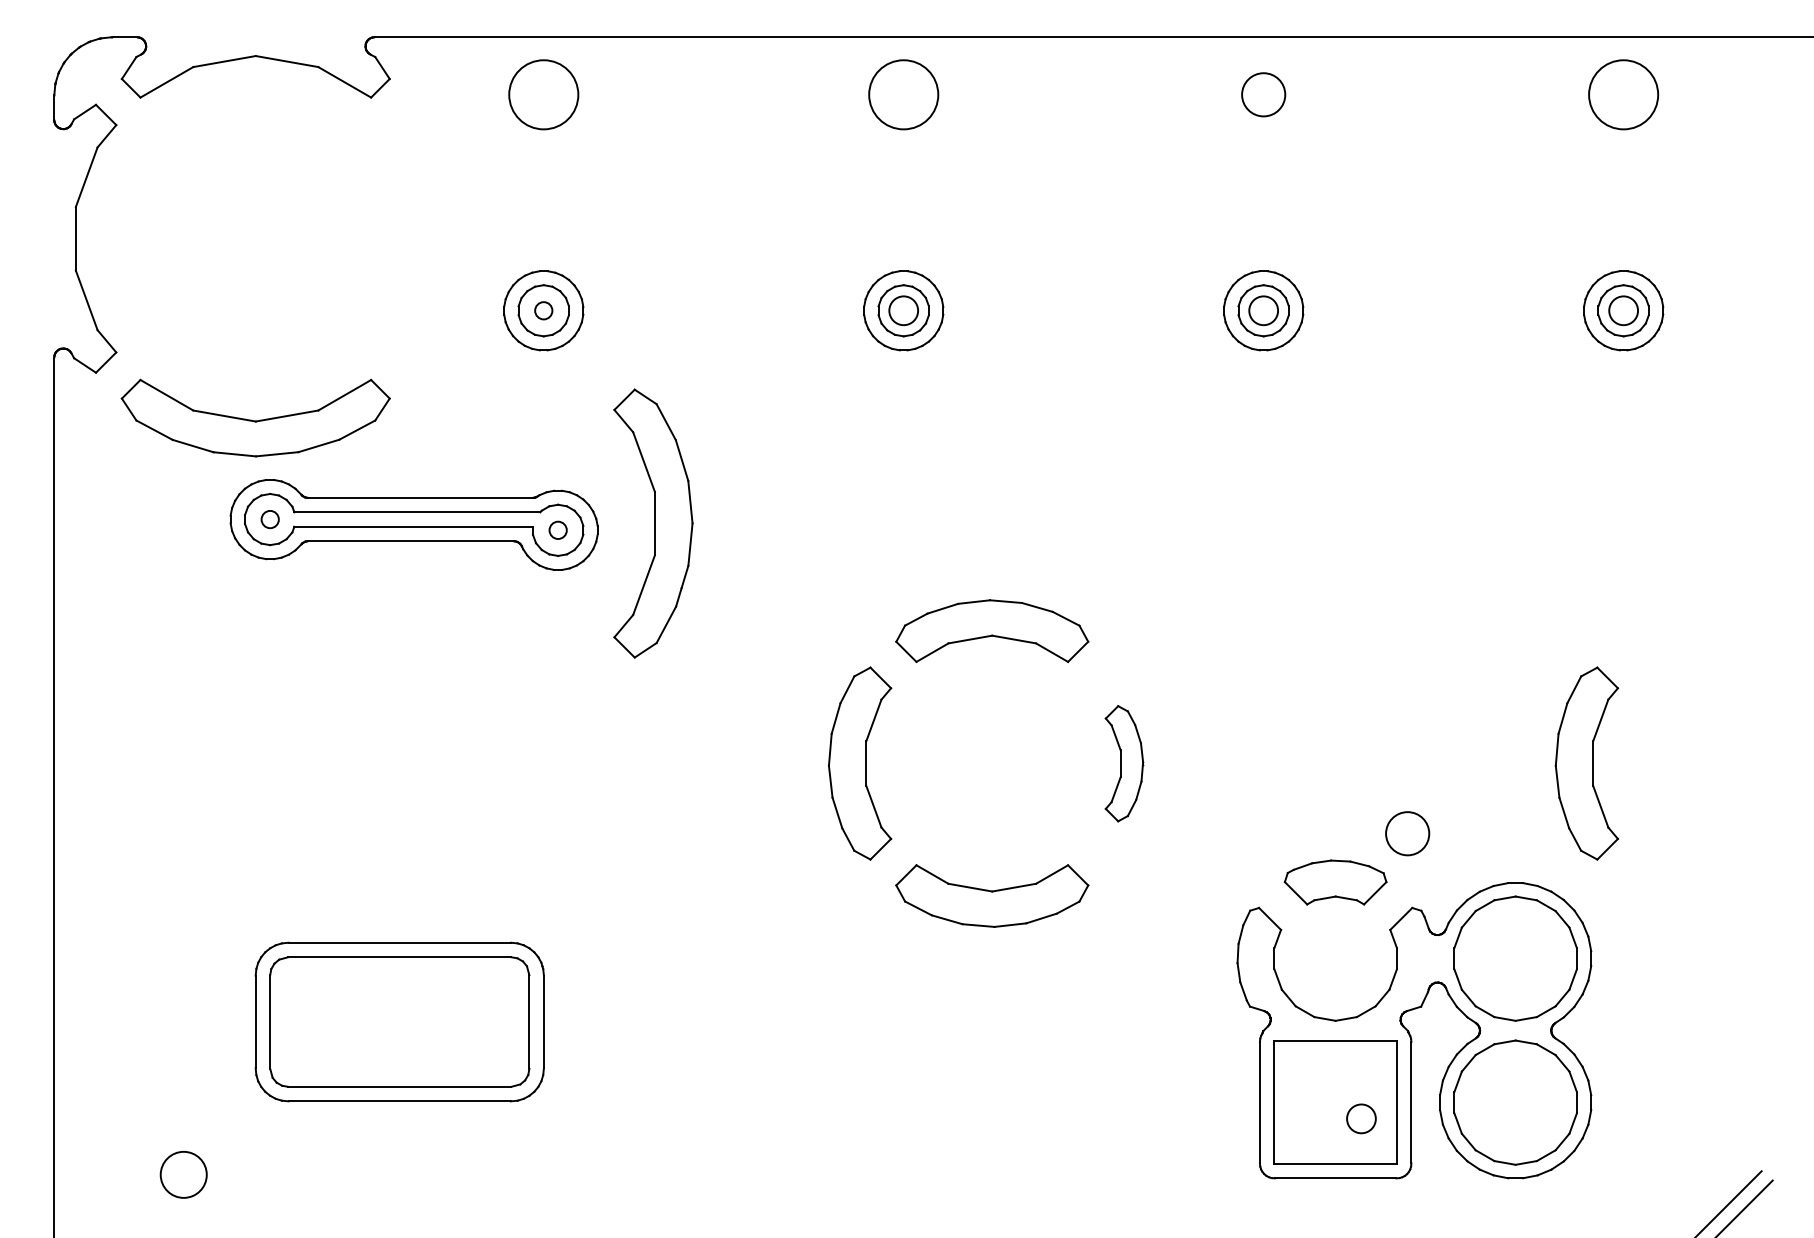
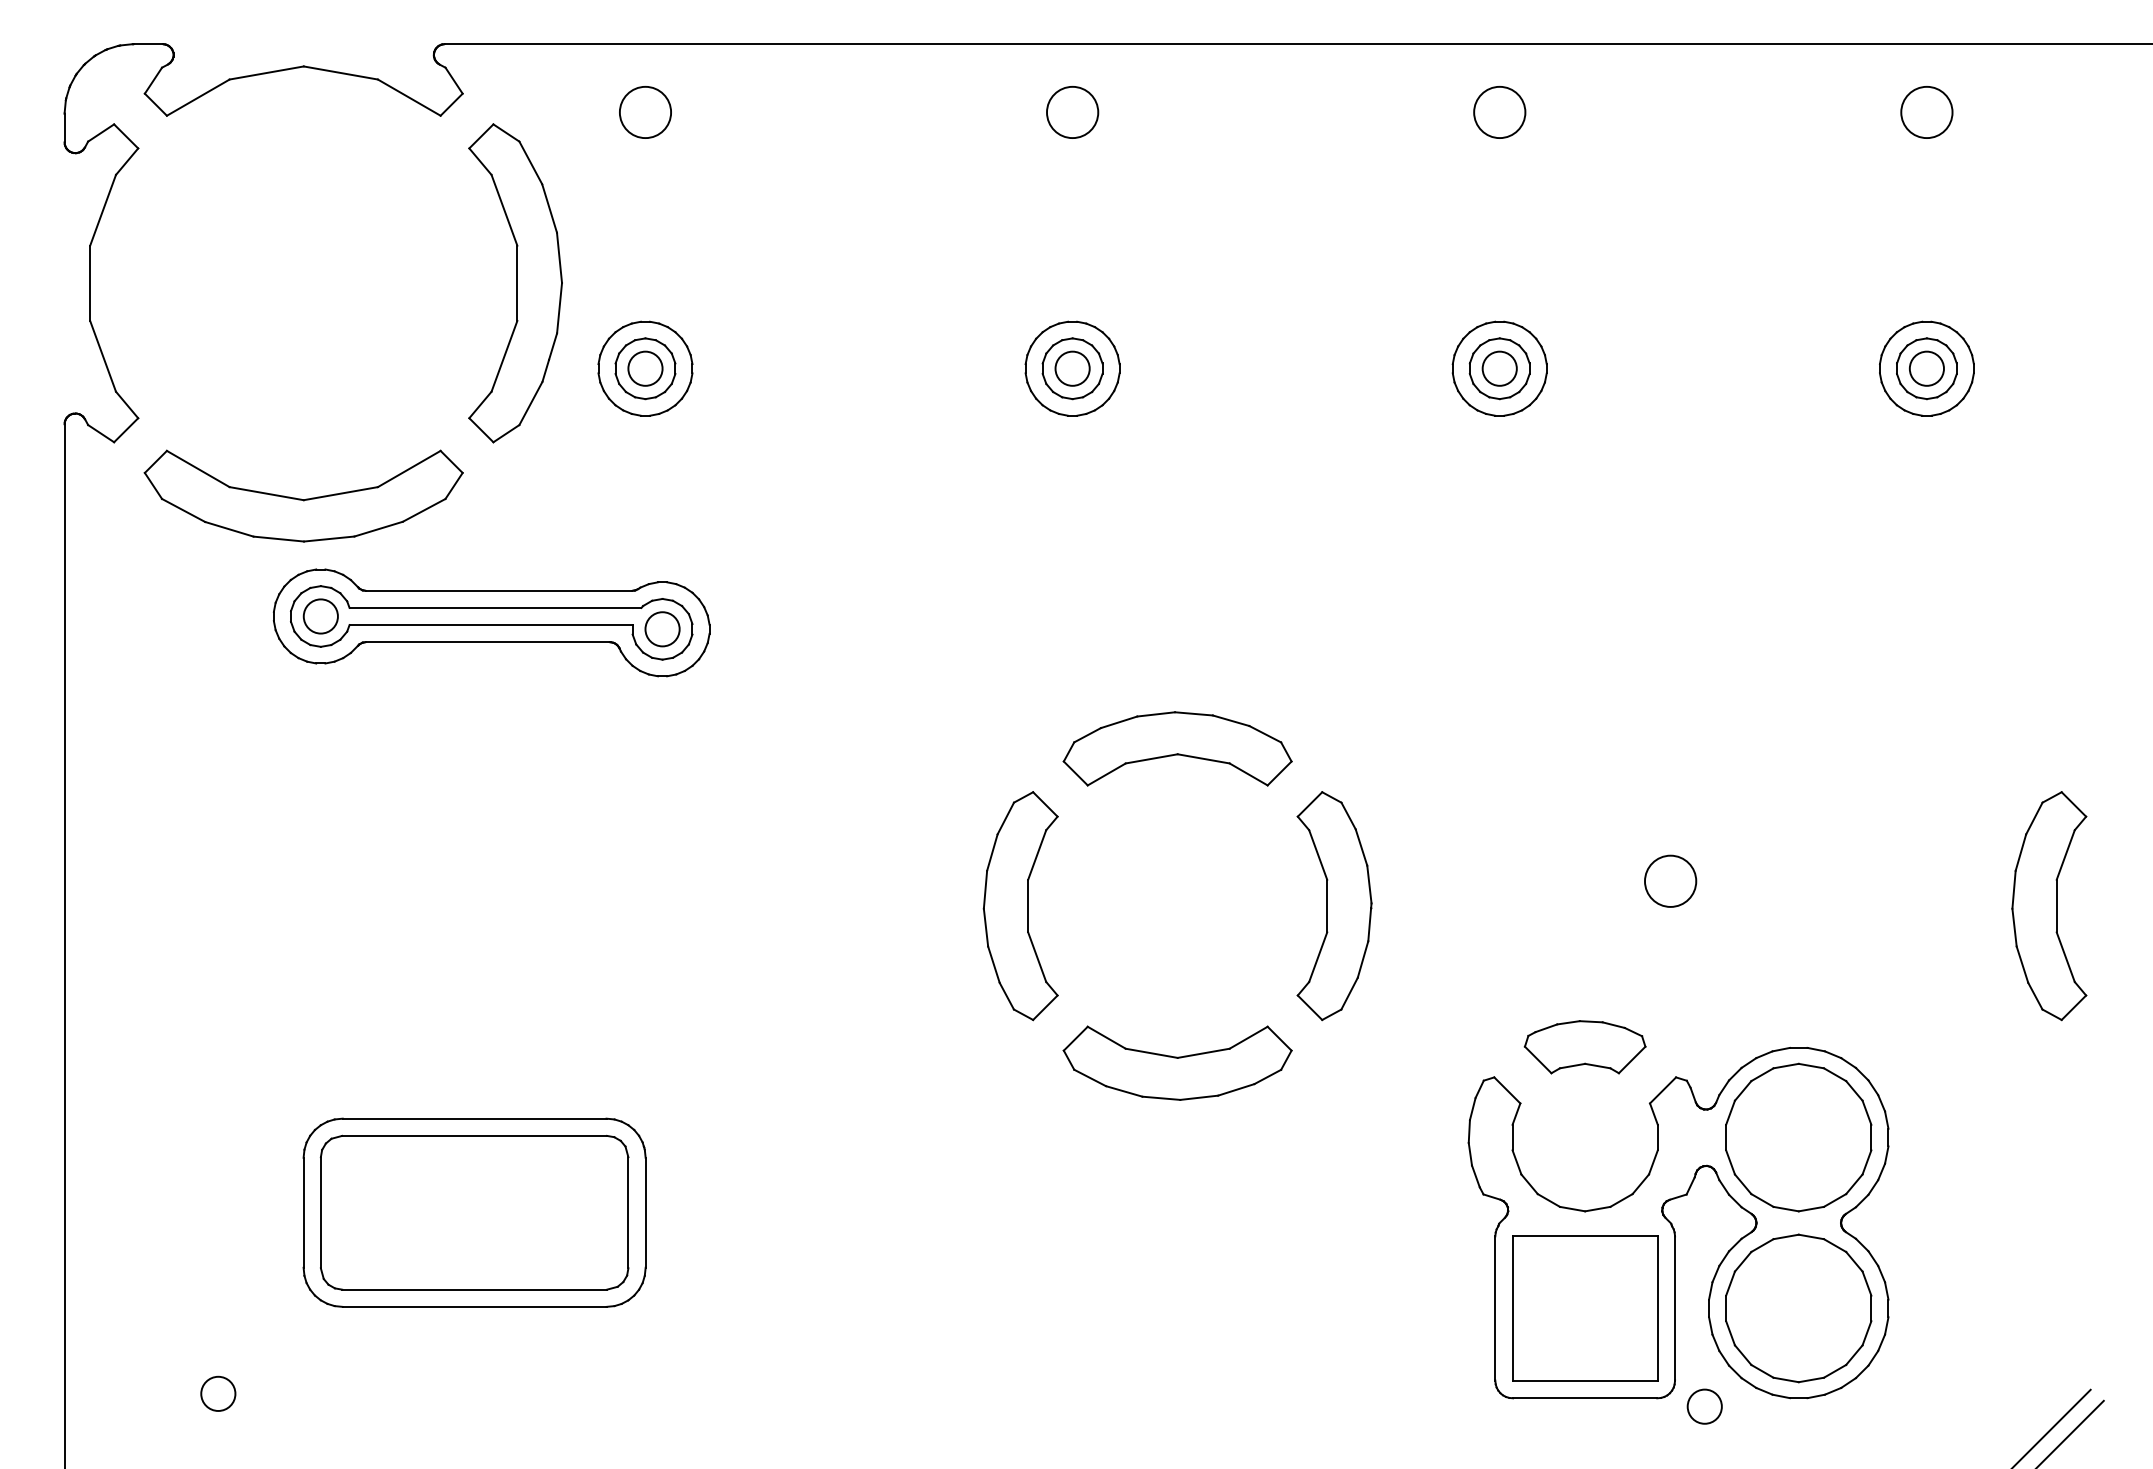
circle: (543, 94) -> (645, 112), size x0.62
circle: (903, 94) -> (1072, 112), size x0.62
circle: (1623, 94) -> (1926, 112), size x0.62
circle: (543, 310) -> (645, 368), size x1.67
circle: (269, 519) -> (320, 616), size x1.67
part: (653, 523) -> (515, 283), moved
circle: (558, 530) -> (662, 629), size x1.67
part: (1124, 763) -> (1334, 906), size x1.67
part: (1587, 763) -> (2049, 906), moved
circle: (1407, 833) -> (1670, 880), moved
circle: (1361, 1118) -> (1704, 1406), moved
circle: (183, 1174) -> (218, 1393), size x0.62

